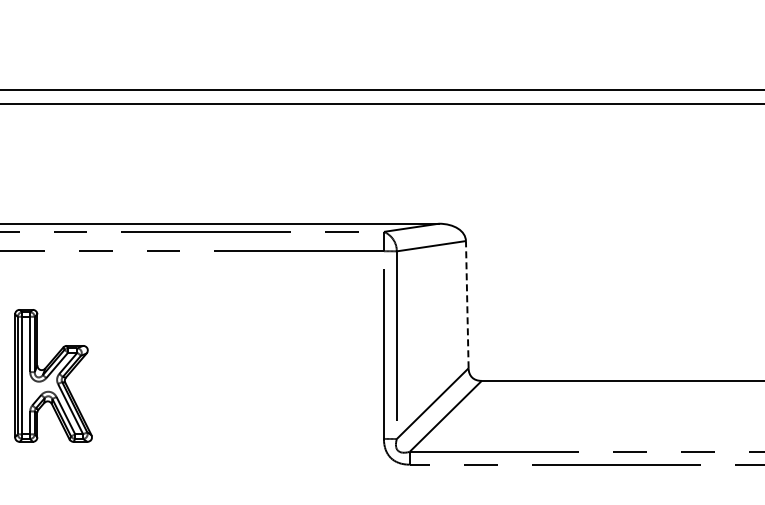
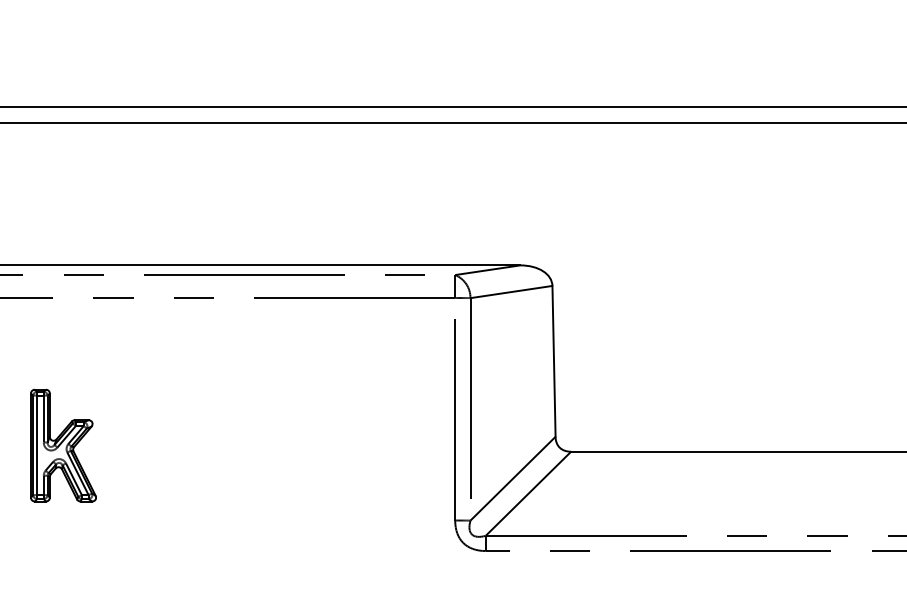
line: (467, 304) -> (554, 361), dashed -> solid
part: (53, 375) -> (63, 445), size x0.71

